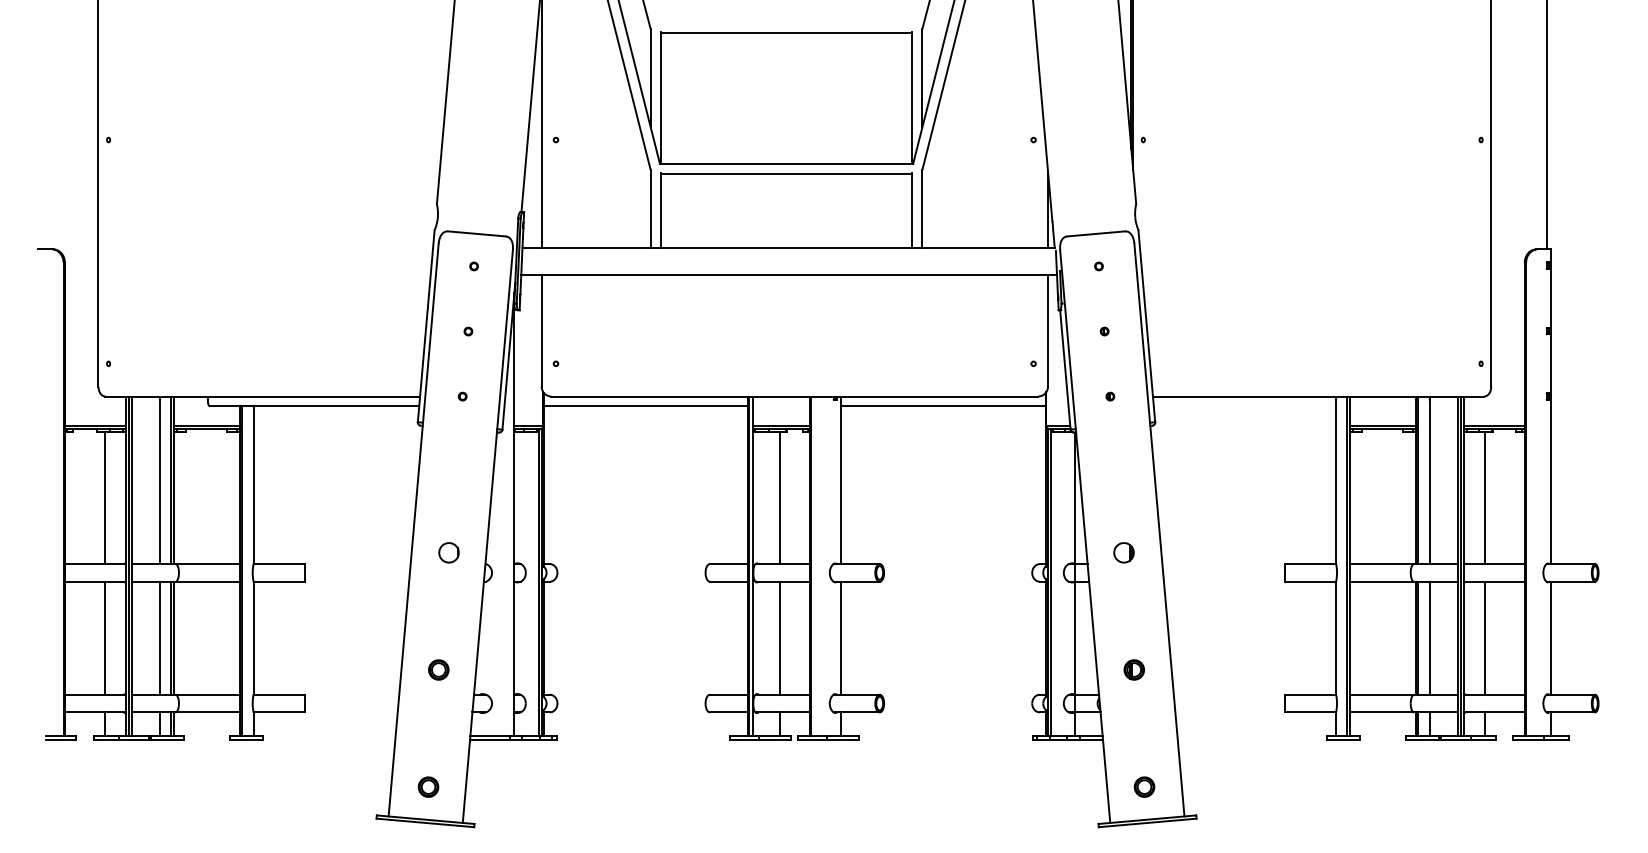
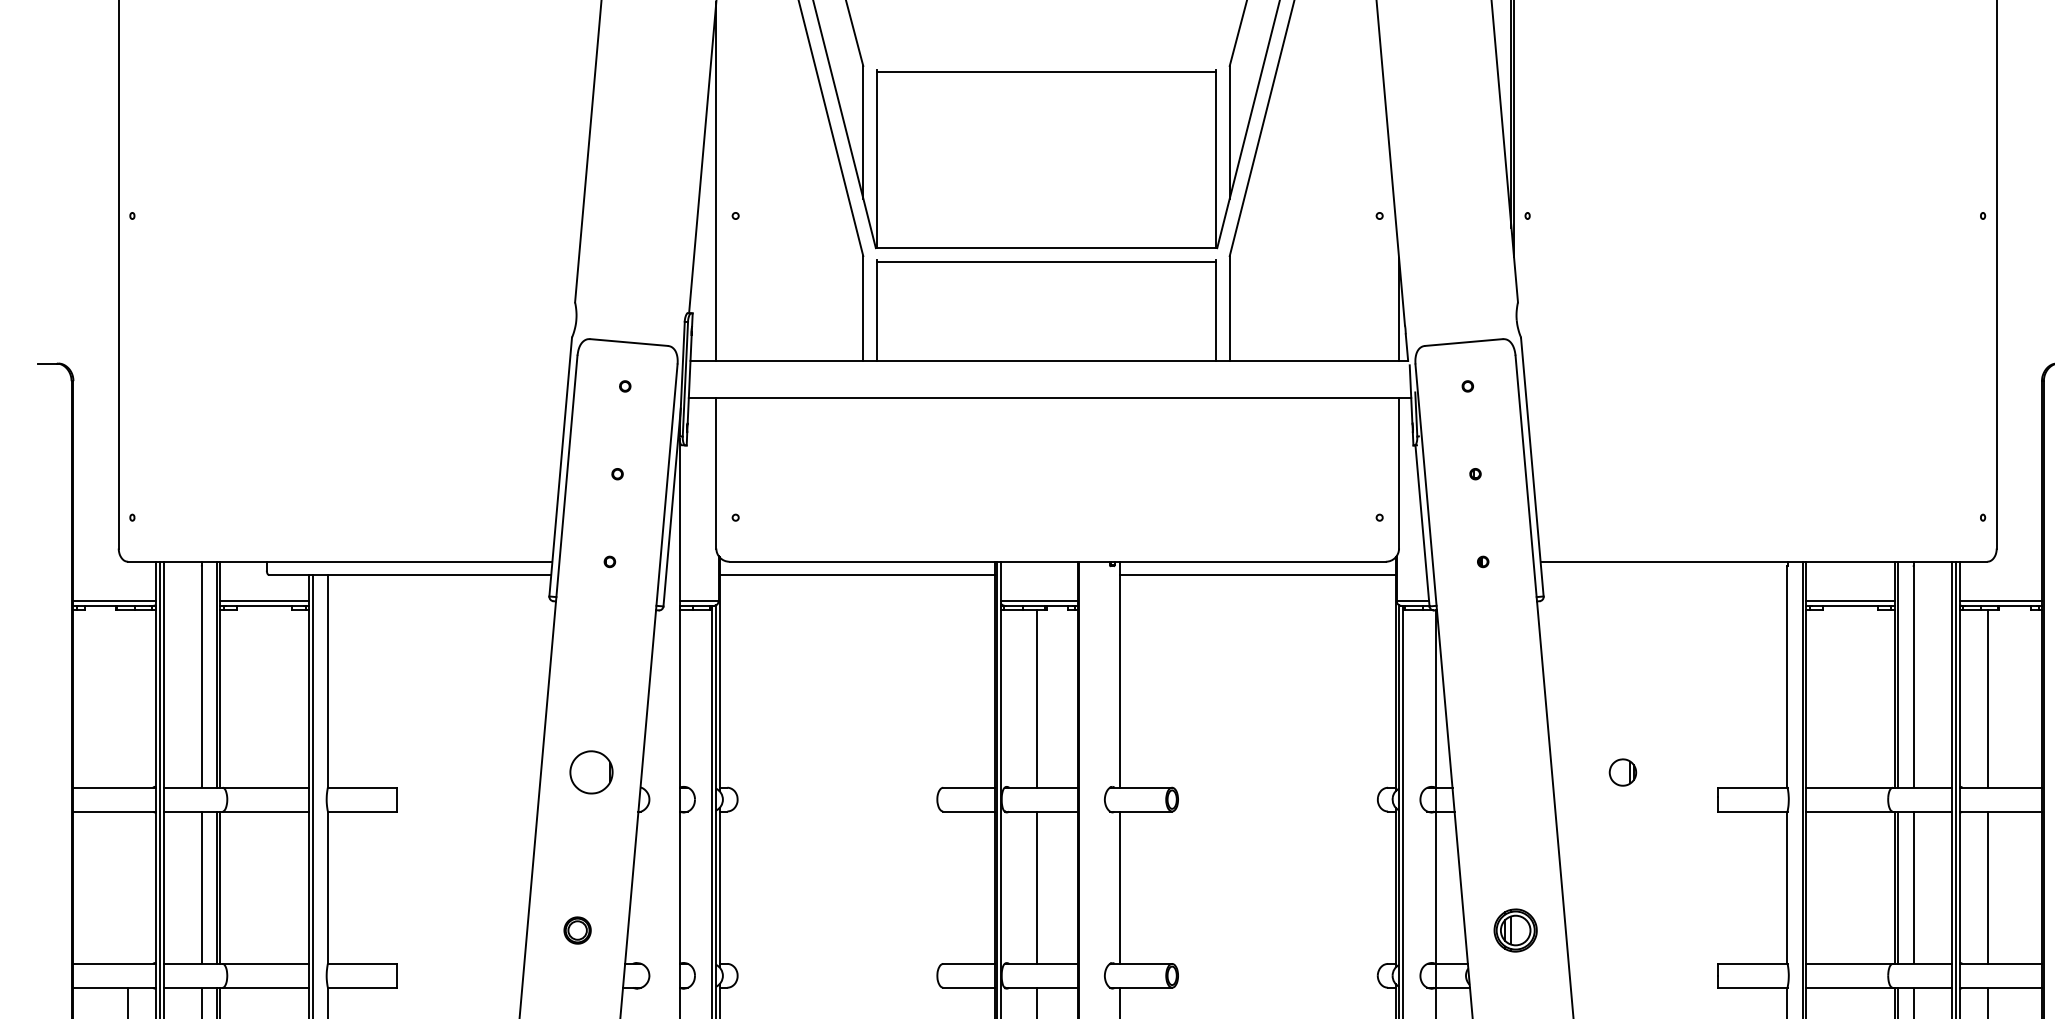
line: (105, 498) -> (128, 699), removed
part: (448, 552) -> (590, 772), size x1.6
part: (1123, 552) -> (1622, 772), moved
line: (105, 637) -> (128, 886), removed
part: (1133, 669) -> (1514, 929), size x1.6

